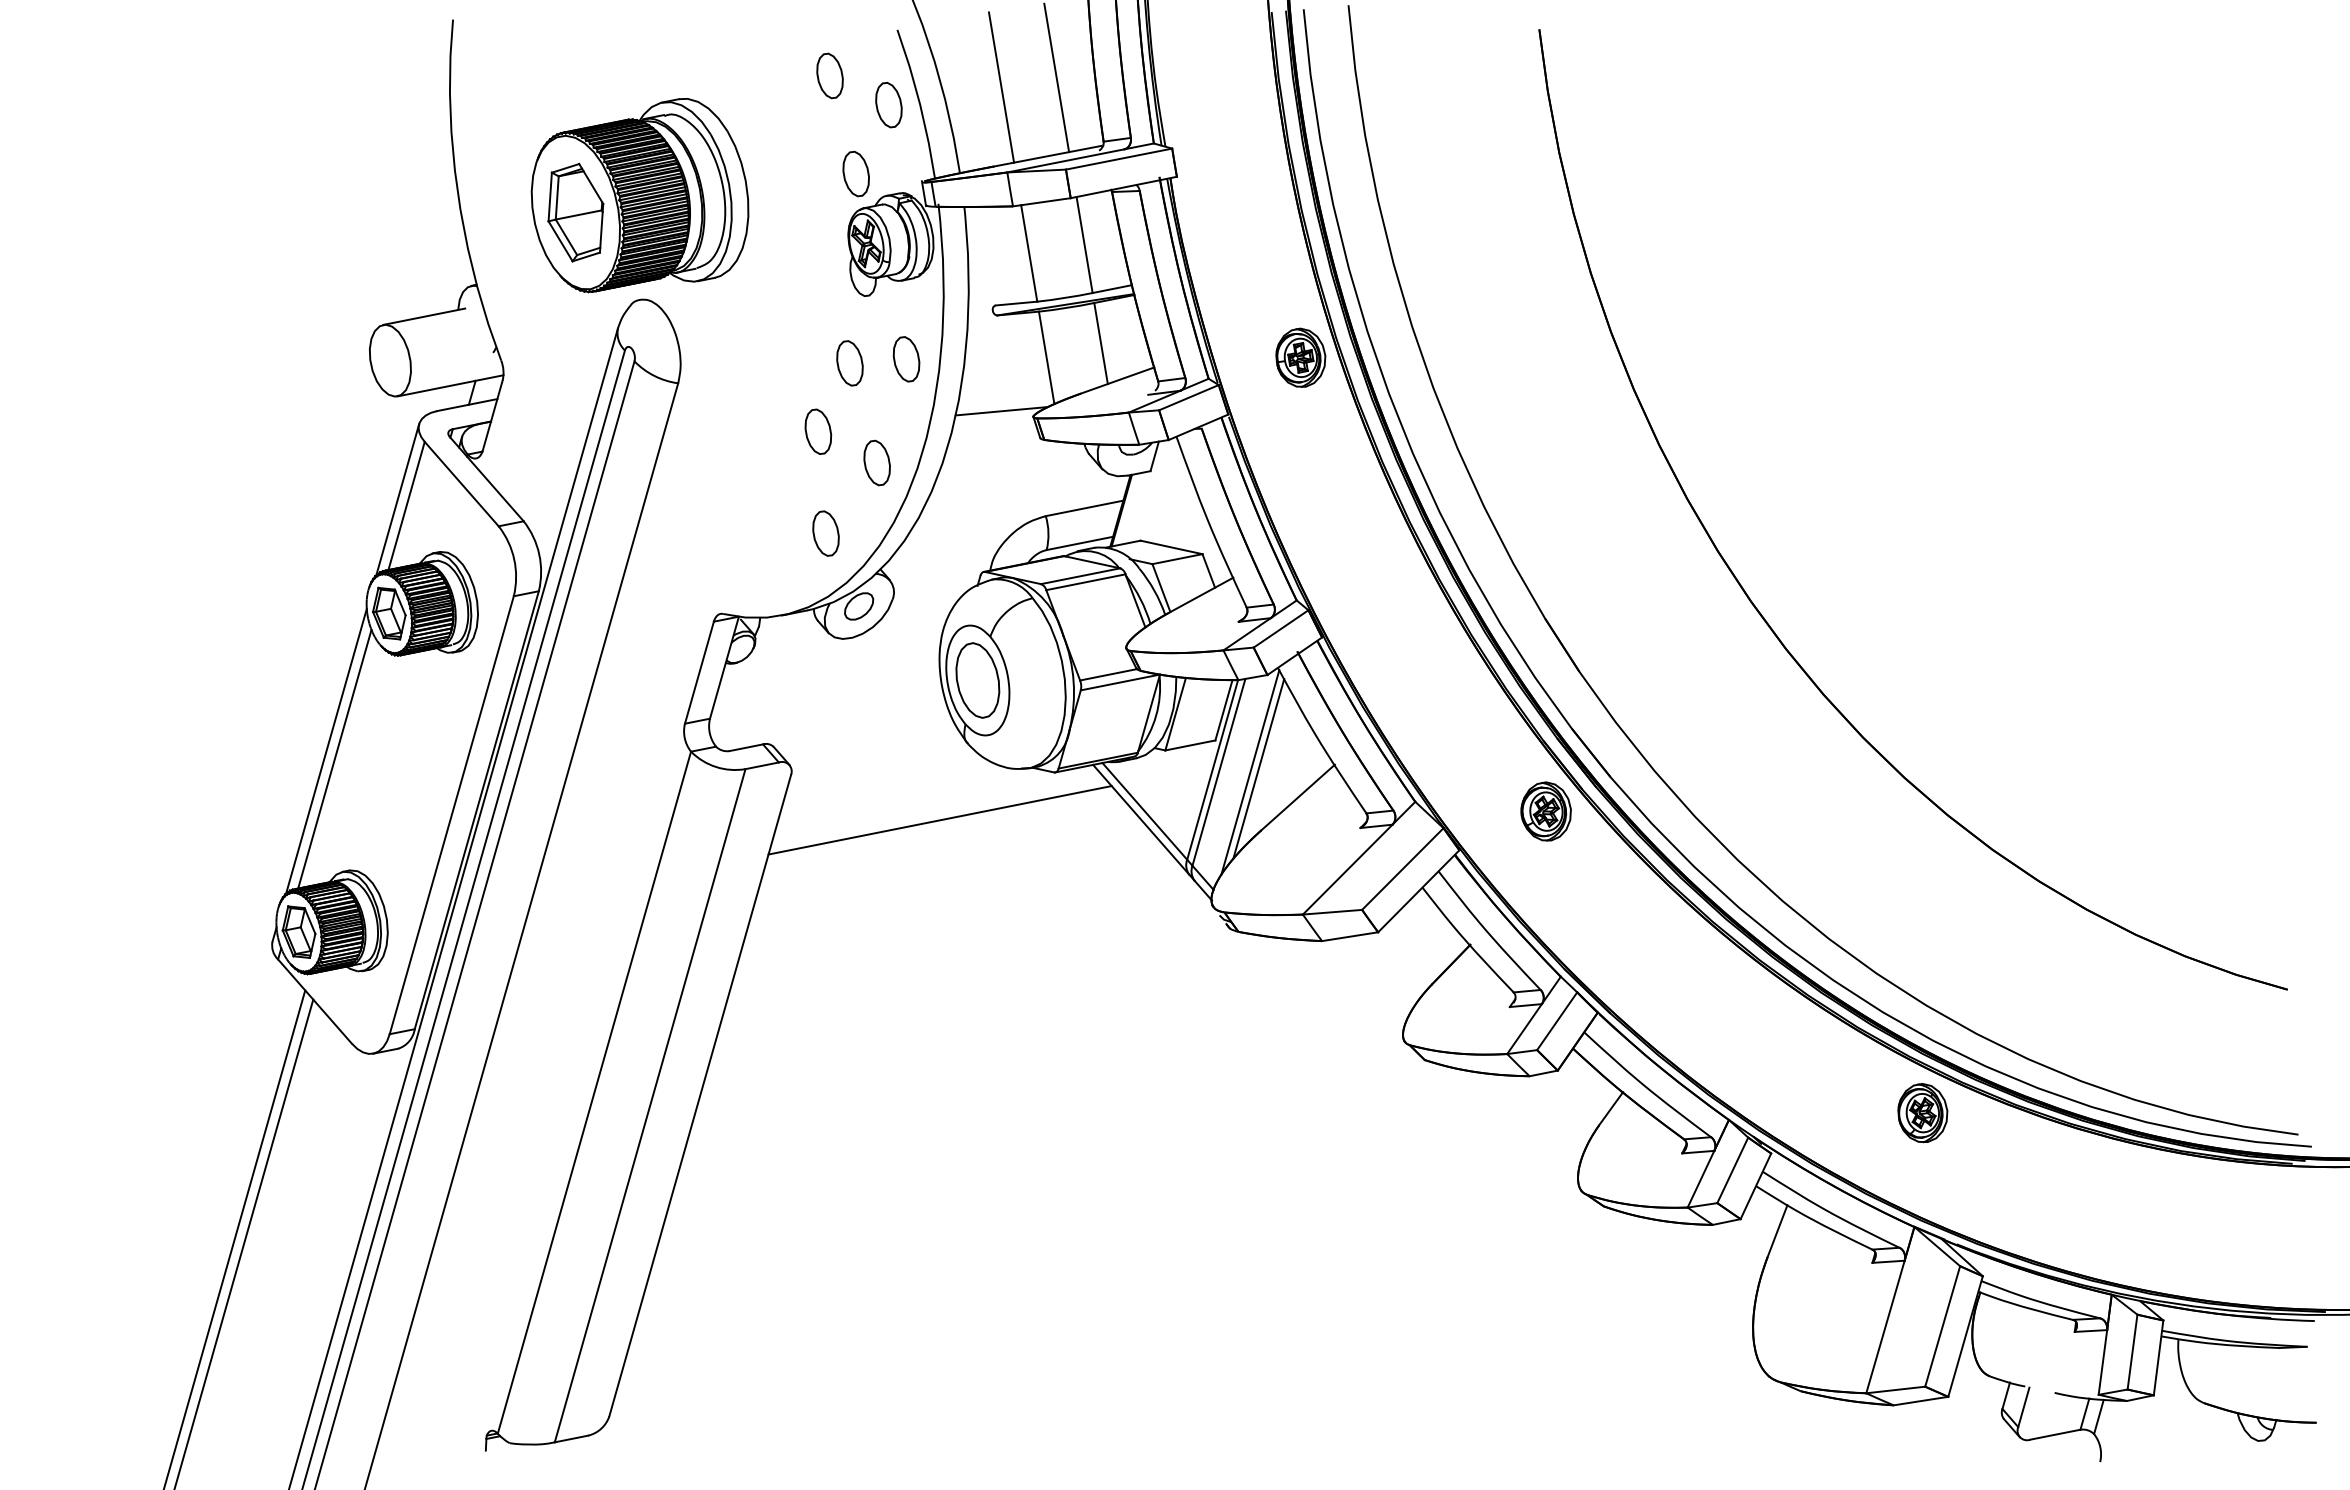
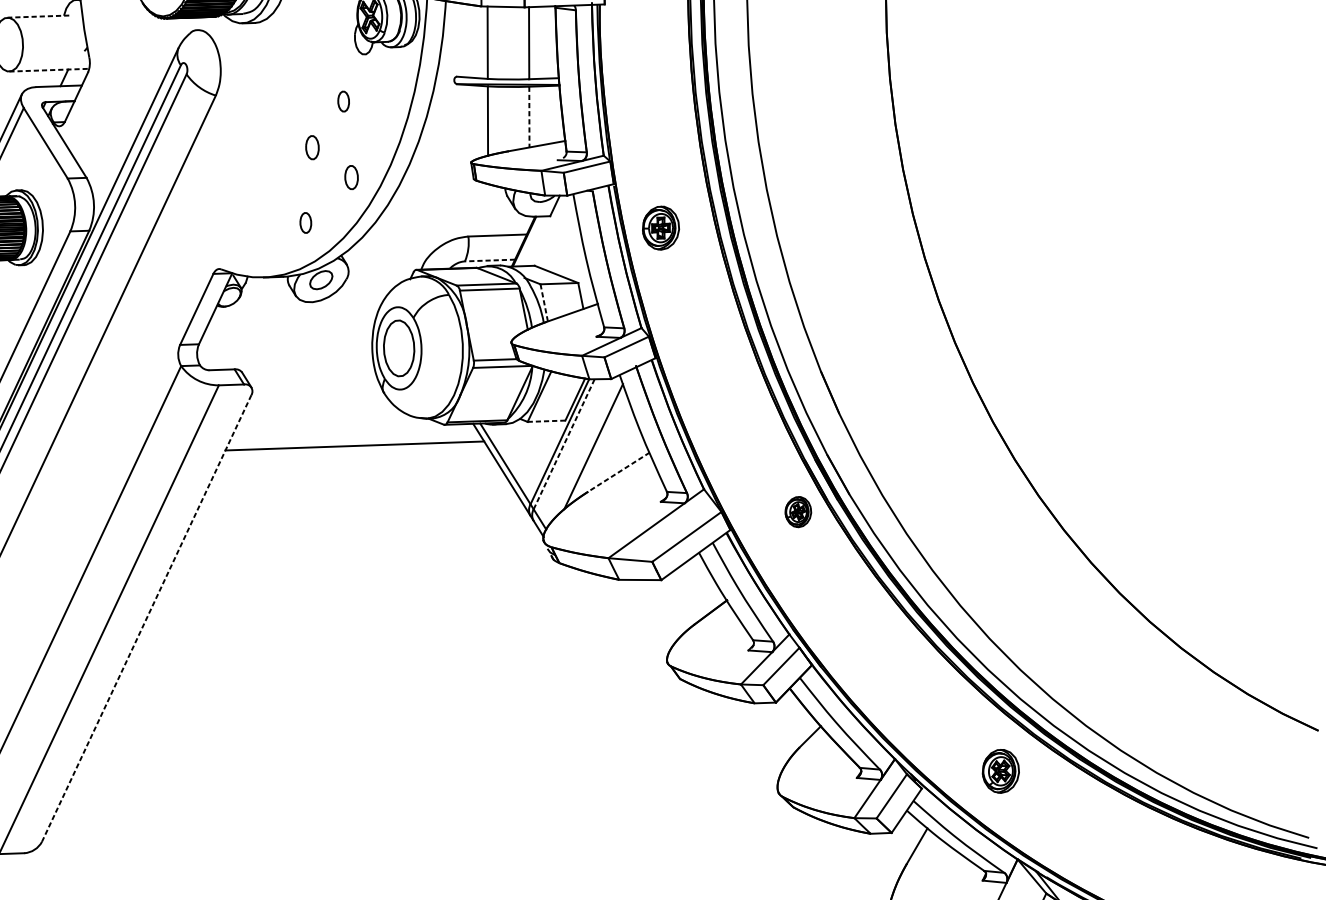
line: (424, 316) -> (38, 16), solid -> dashed
line: (1101, 344) -> (529, 117), solid -> dashed
part: (1300, 357) -> (660, 227), moved
part: (906, 359) -> (385, 105), removed
part: (849, 363) -> (343, 101), size x0.6
line: (451, 385) -> (50, 70), solid -> dashed
line: (1001, 411) -> (448, 154), removed
part: (818, 431) -> (312, 147), size x0.7
part: (876, 462) -> (351, 177), size x0.7
part: (825, 533) -> (305, 222), size x0.6
line: (1079, 543) -> (489, 260), solid -> dashed
line: (1161, 588) -> (544, 303), solid -> dashed
line: (1190, 745) -> (546, 421), solid -> dashed
line: (1219, 771) -> (564, 443), solid -> dashed
line: (1250, 772) -> (587, 448), removed
line: (1297, 797) -> (618, 472), solid -> dashed
part: (1545, 811) -> (797, 511), size x0.7
line: (700, 1096) -> (146, 619), solid -> dashed
part: (1922, 1113) -> (1000, 771), moved

